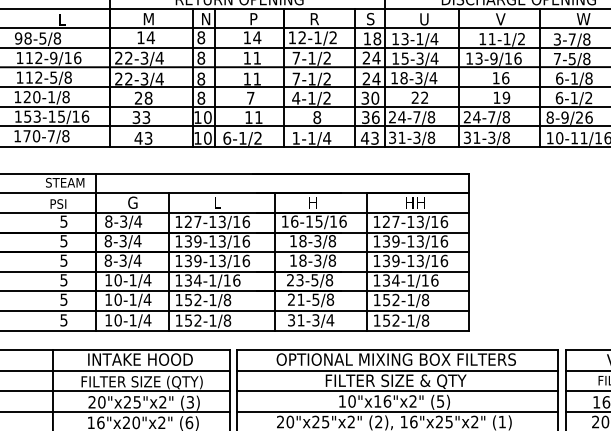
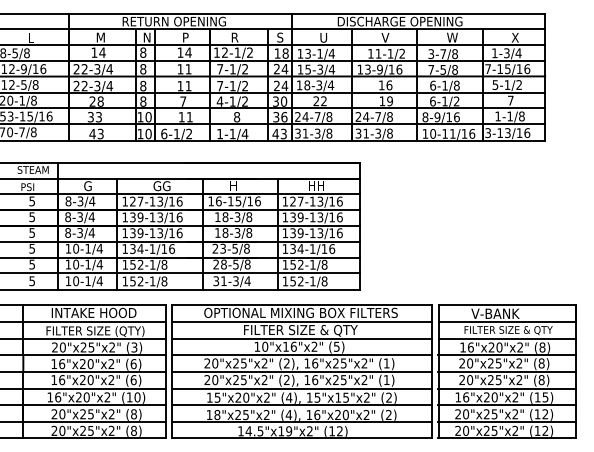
text: (578, 117) -> (448, 117), 8-9/26 -> 8-9/16
text: (223, 203) -> (161, 186), L -> GG
text: (300, 299) -> (223, 264), 21-5/8 -> 28-5/8

